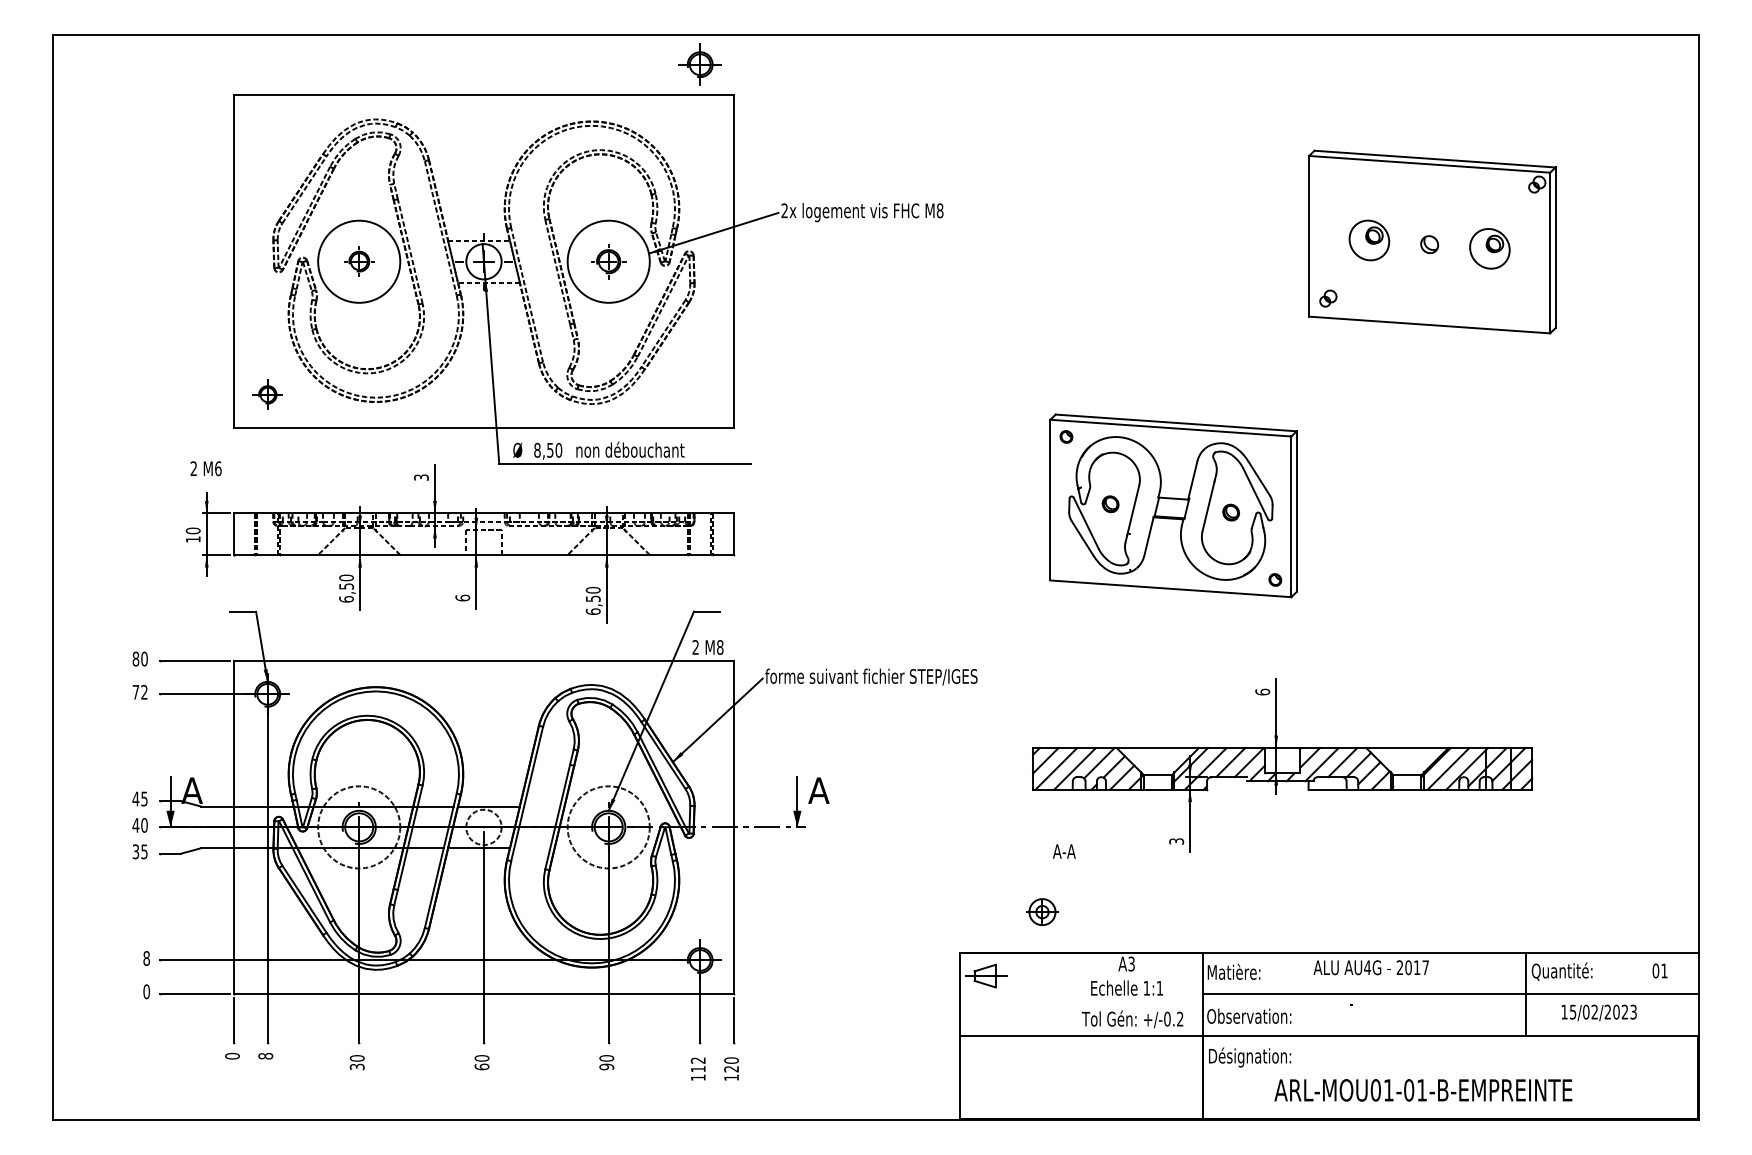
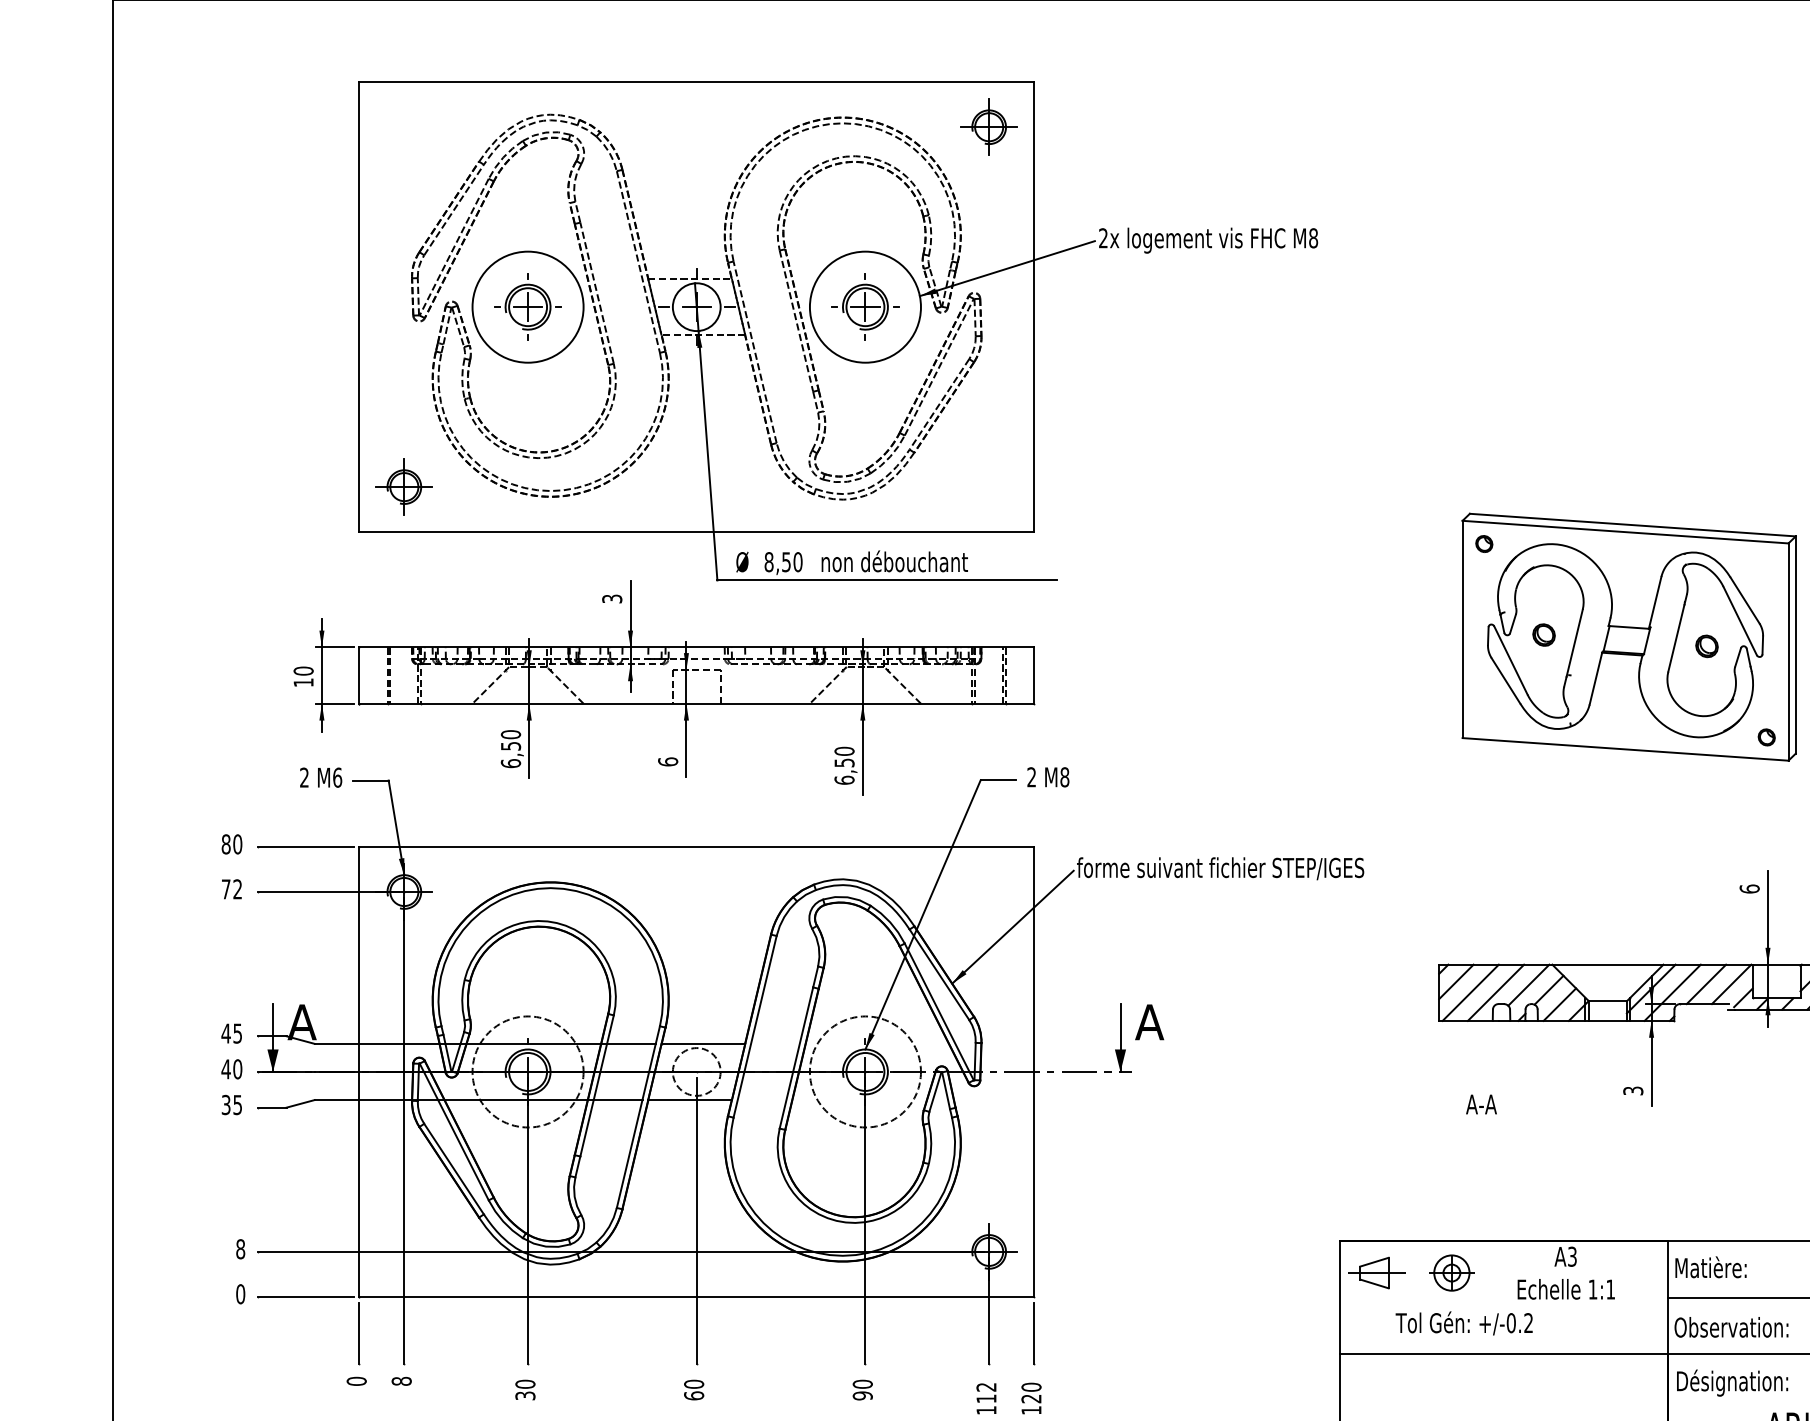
part: (699, 64) -> (988, 126), moved
part: (359, 261) -> (528, 306), size x1.67
part: (608, 261) -> (865, 306), size x1.43
part: (267, 394) -> (404, 486), size x1.43
text: (205, 468) -> (320, 777), moved
text: (707, 647) -> (1047, 777), moved
part: (1042, 912) -> (1451, 1273), moved
text: (1132, 1019) -> (1464, 1323), moved

